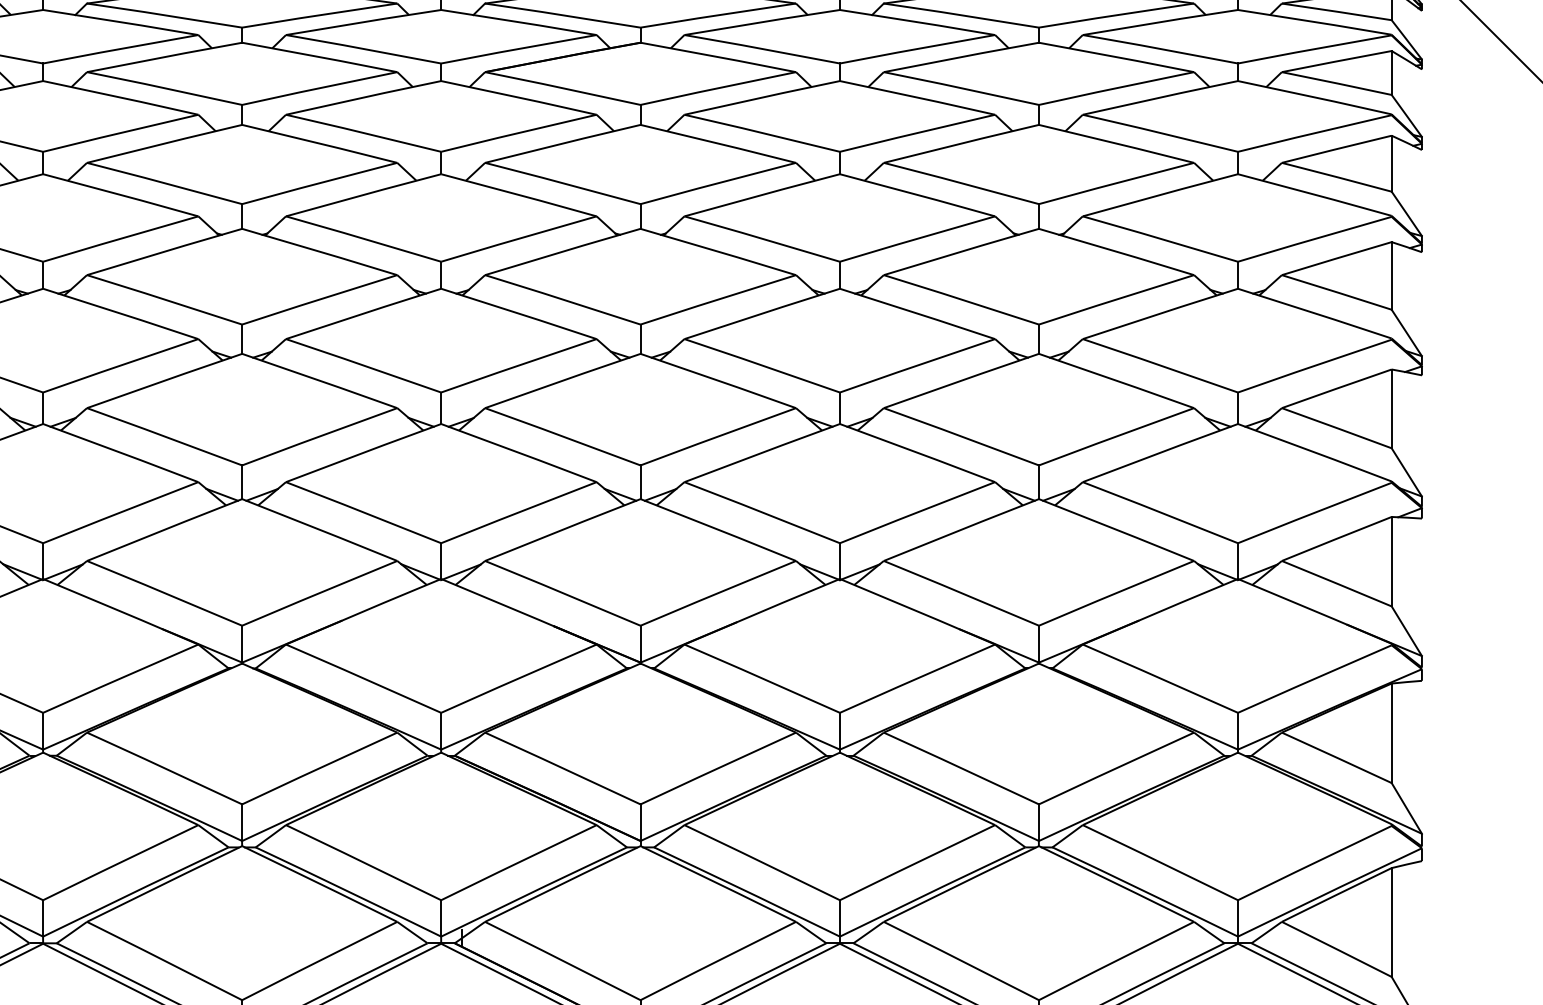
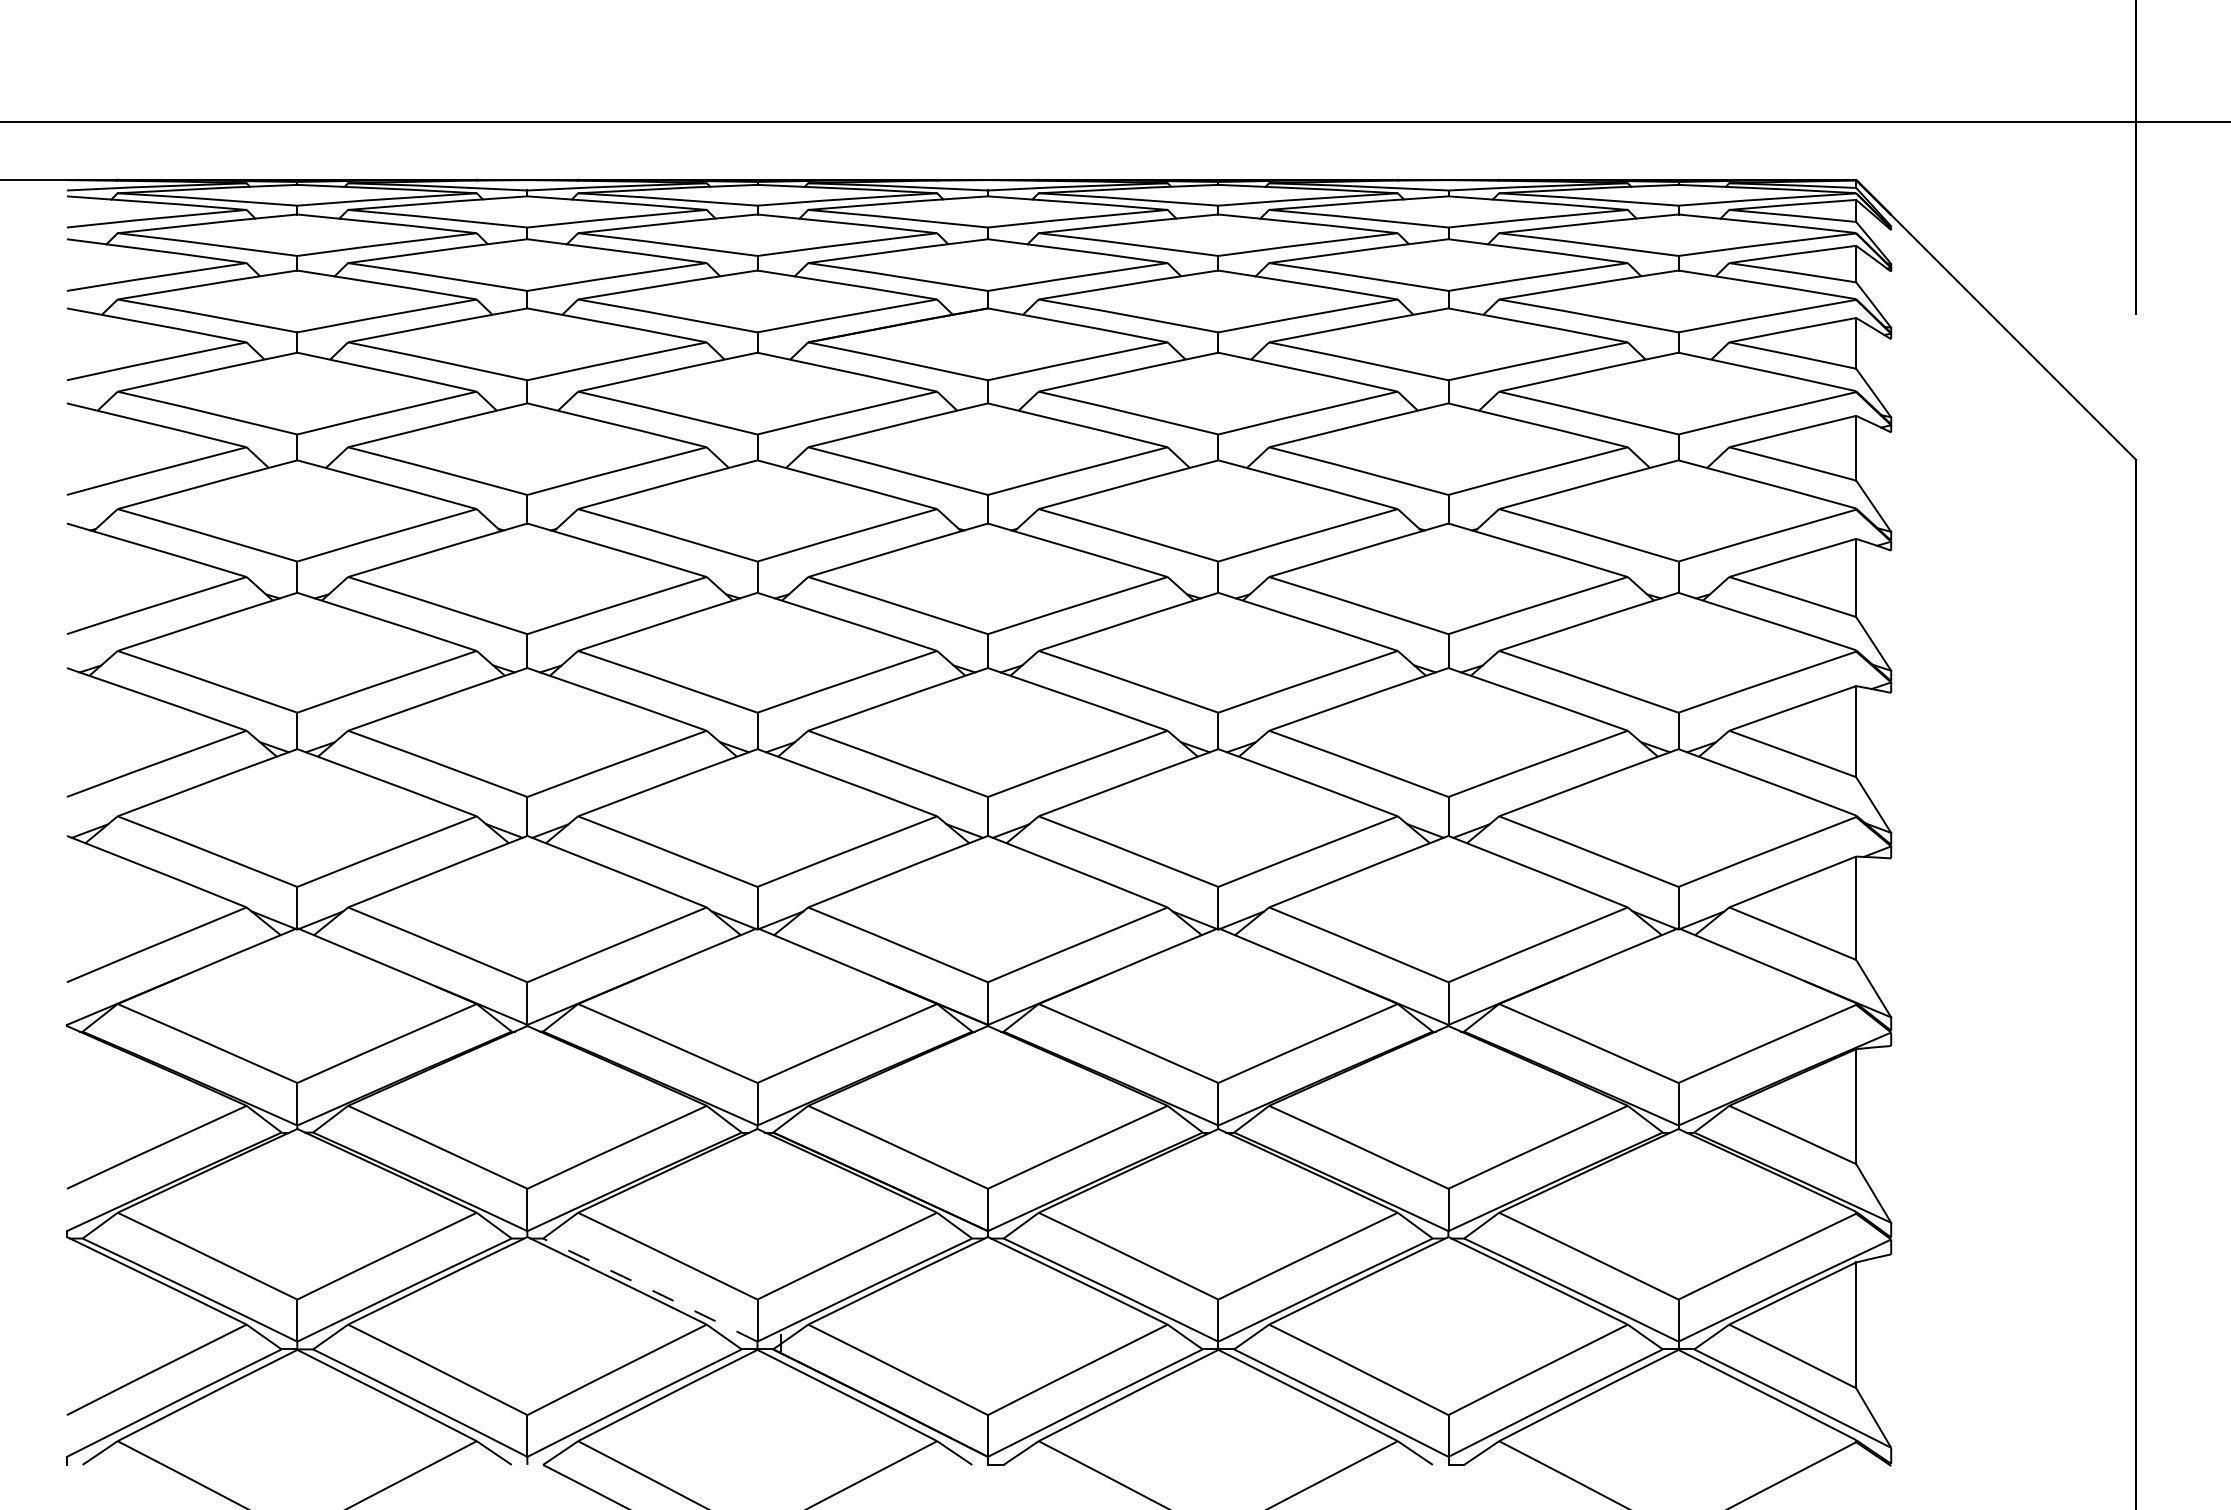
arc: (348, 891) -> (650, 1289), solid -> dashed

